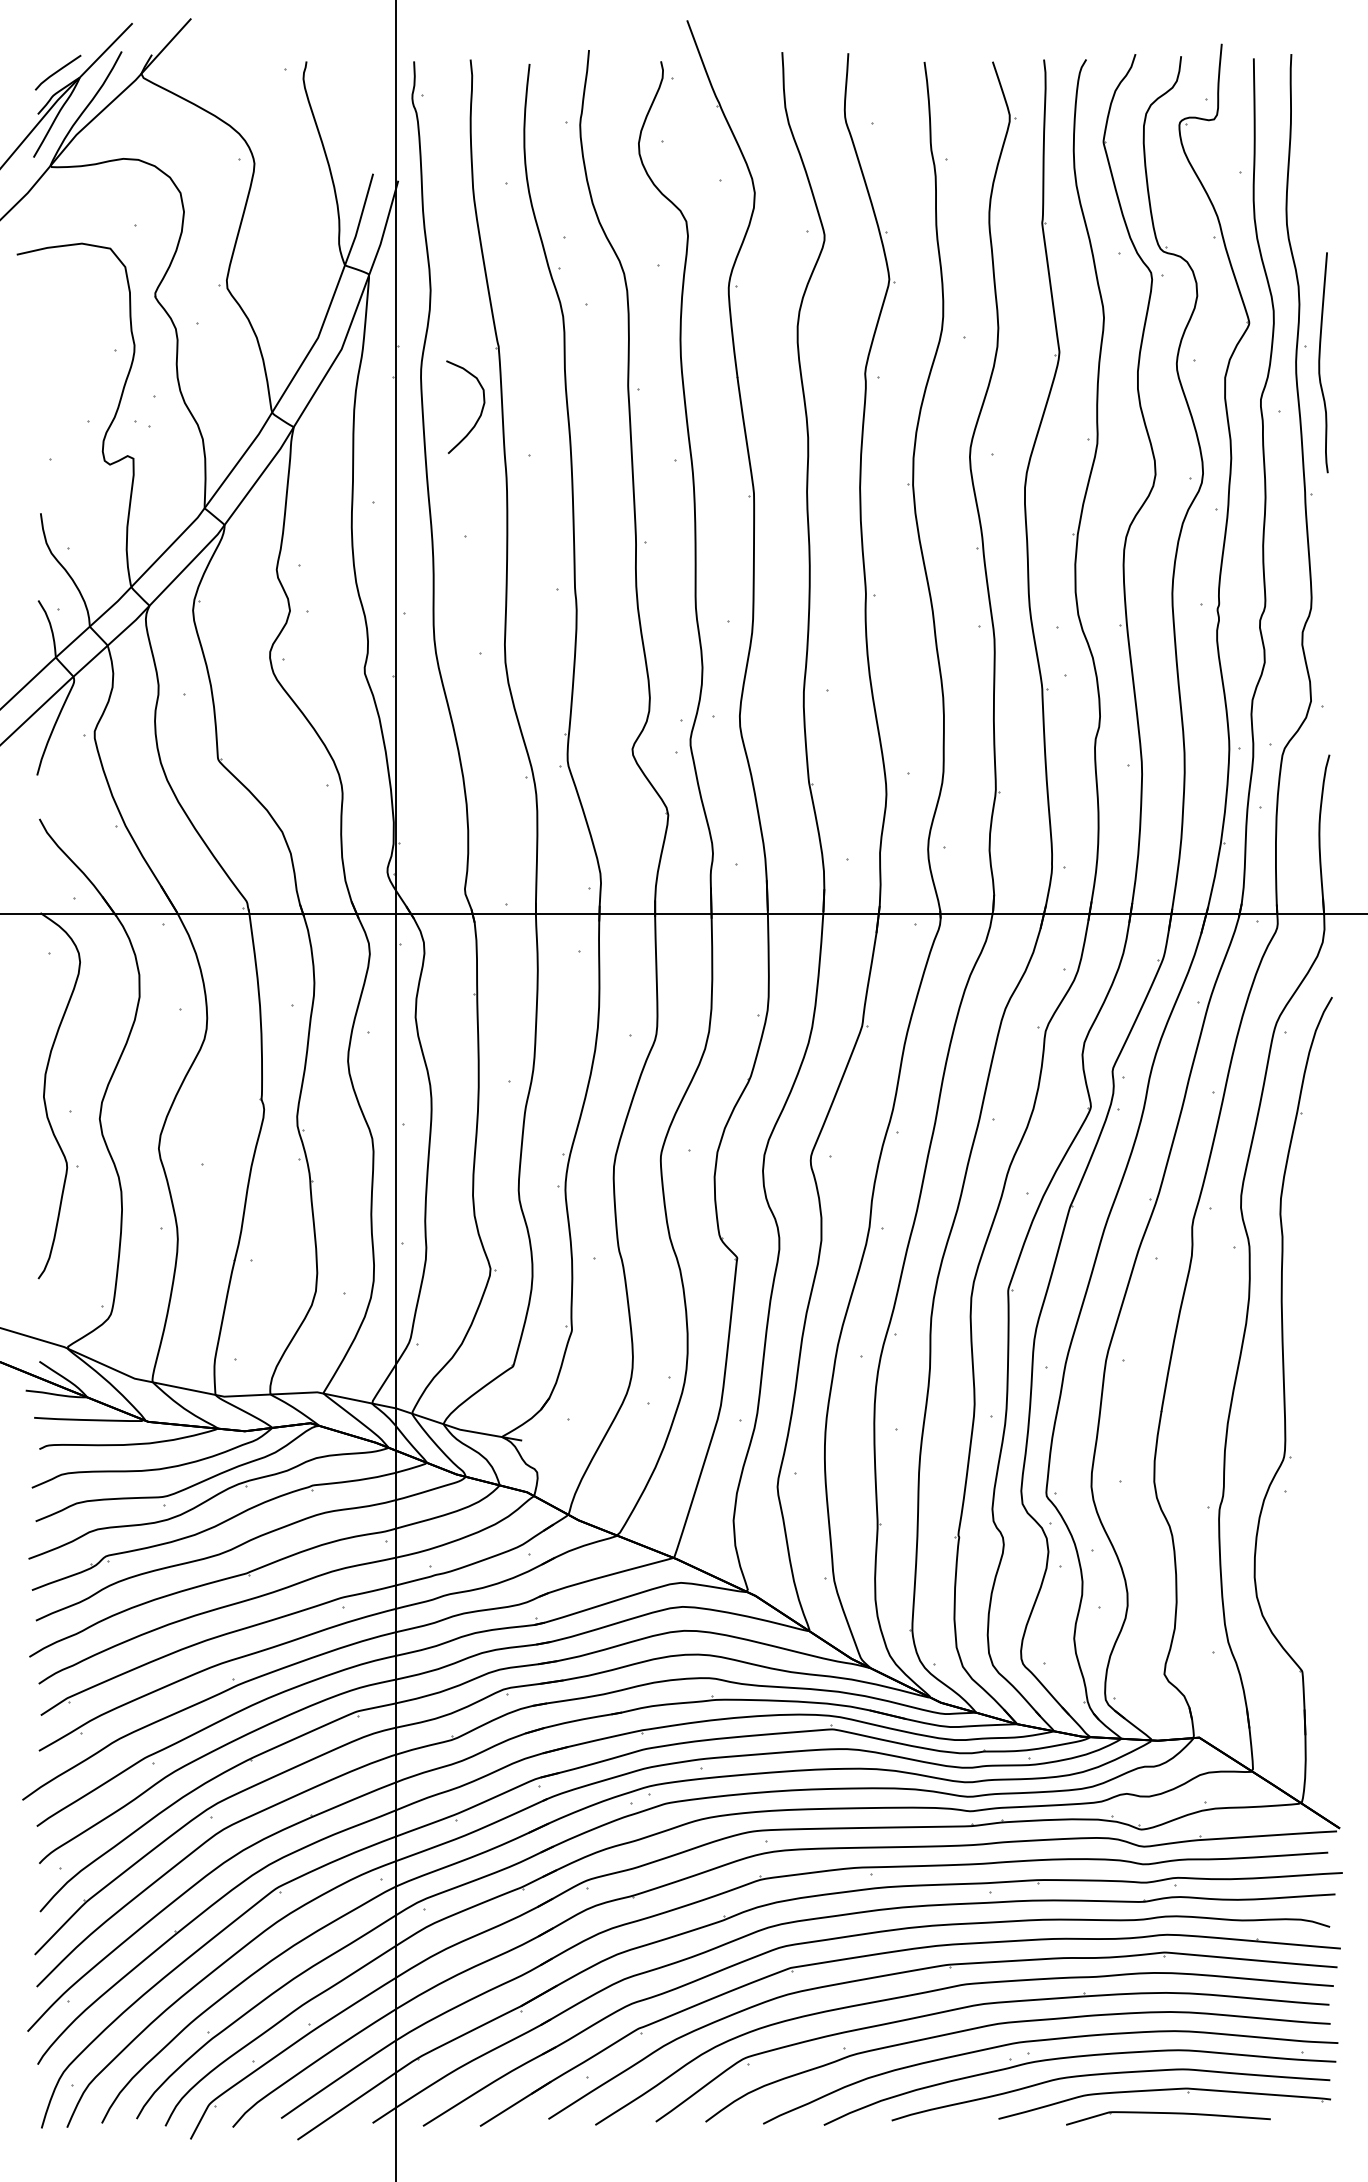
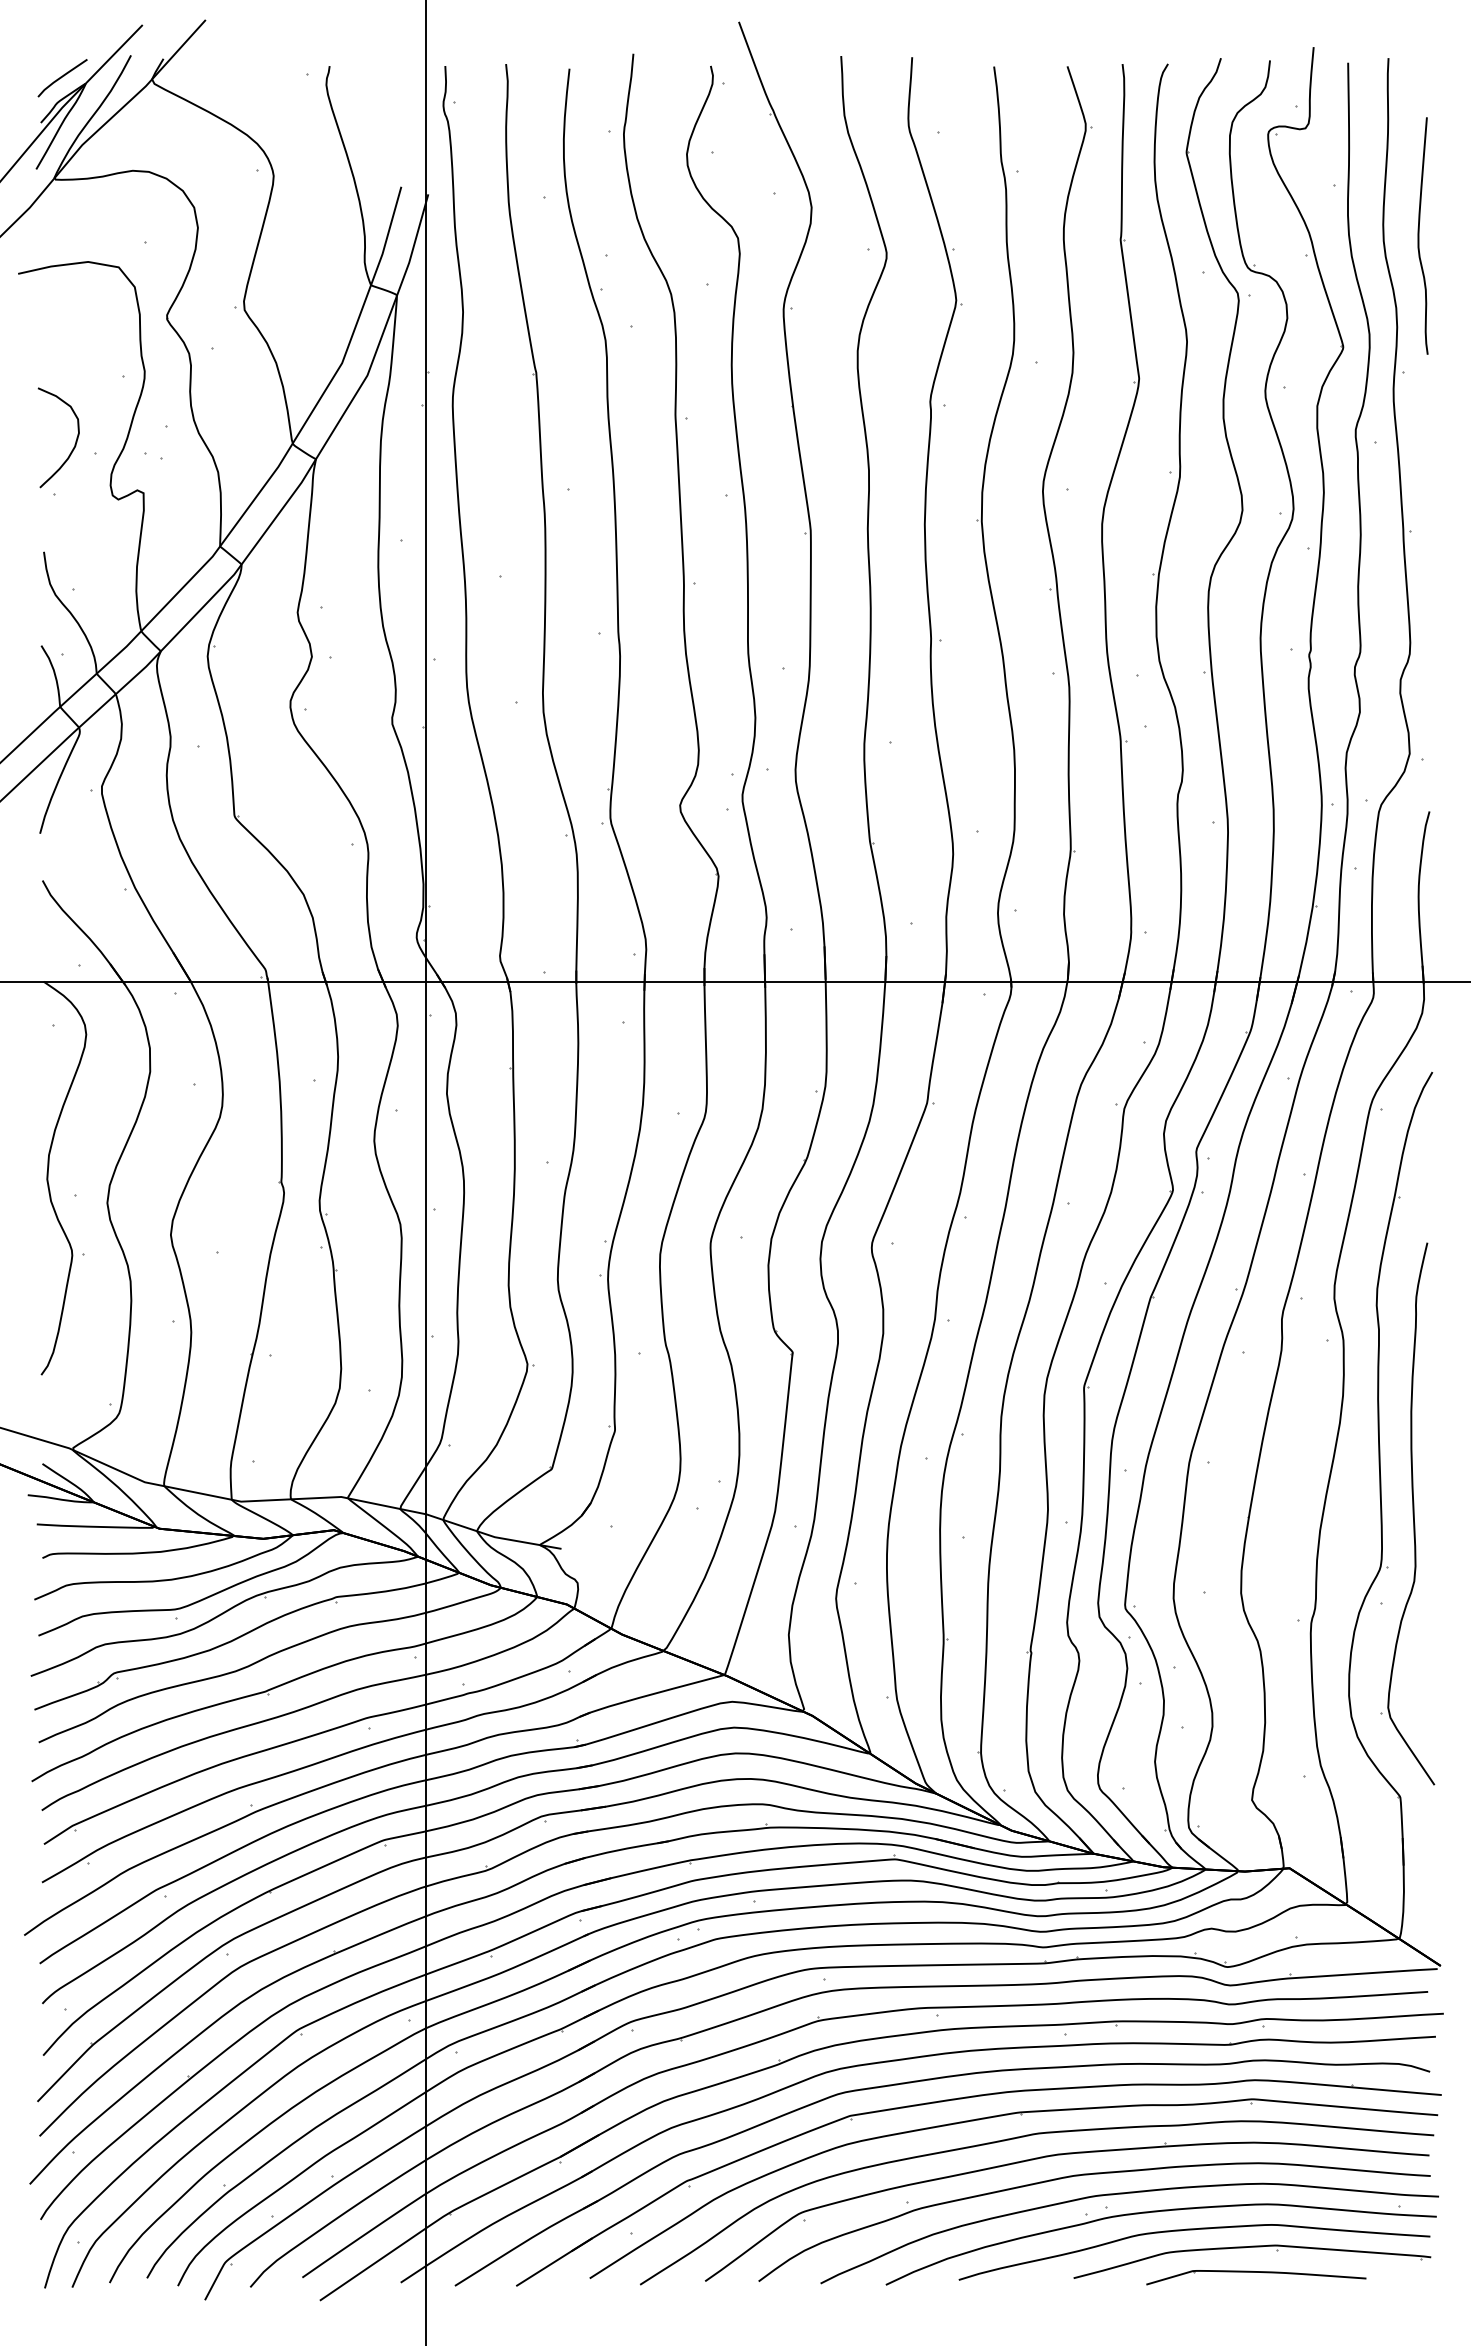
curve: (1320, 362) -> (1419, 235), moved
curve: (481, 409) -> (75, 440), moved
part: (1309, 1407) -> (1407, 1513), added

